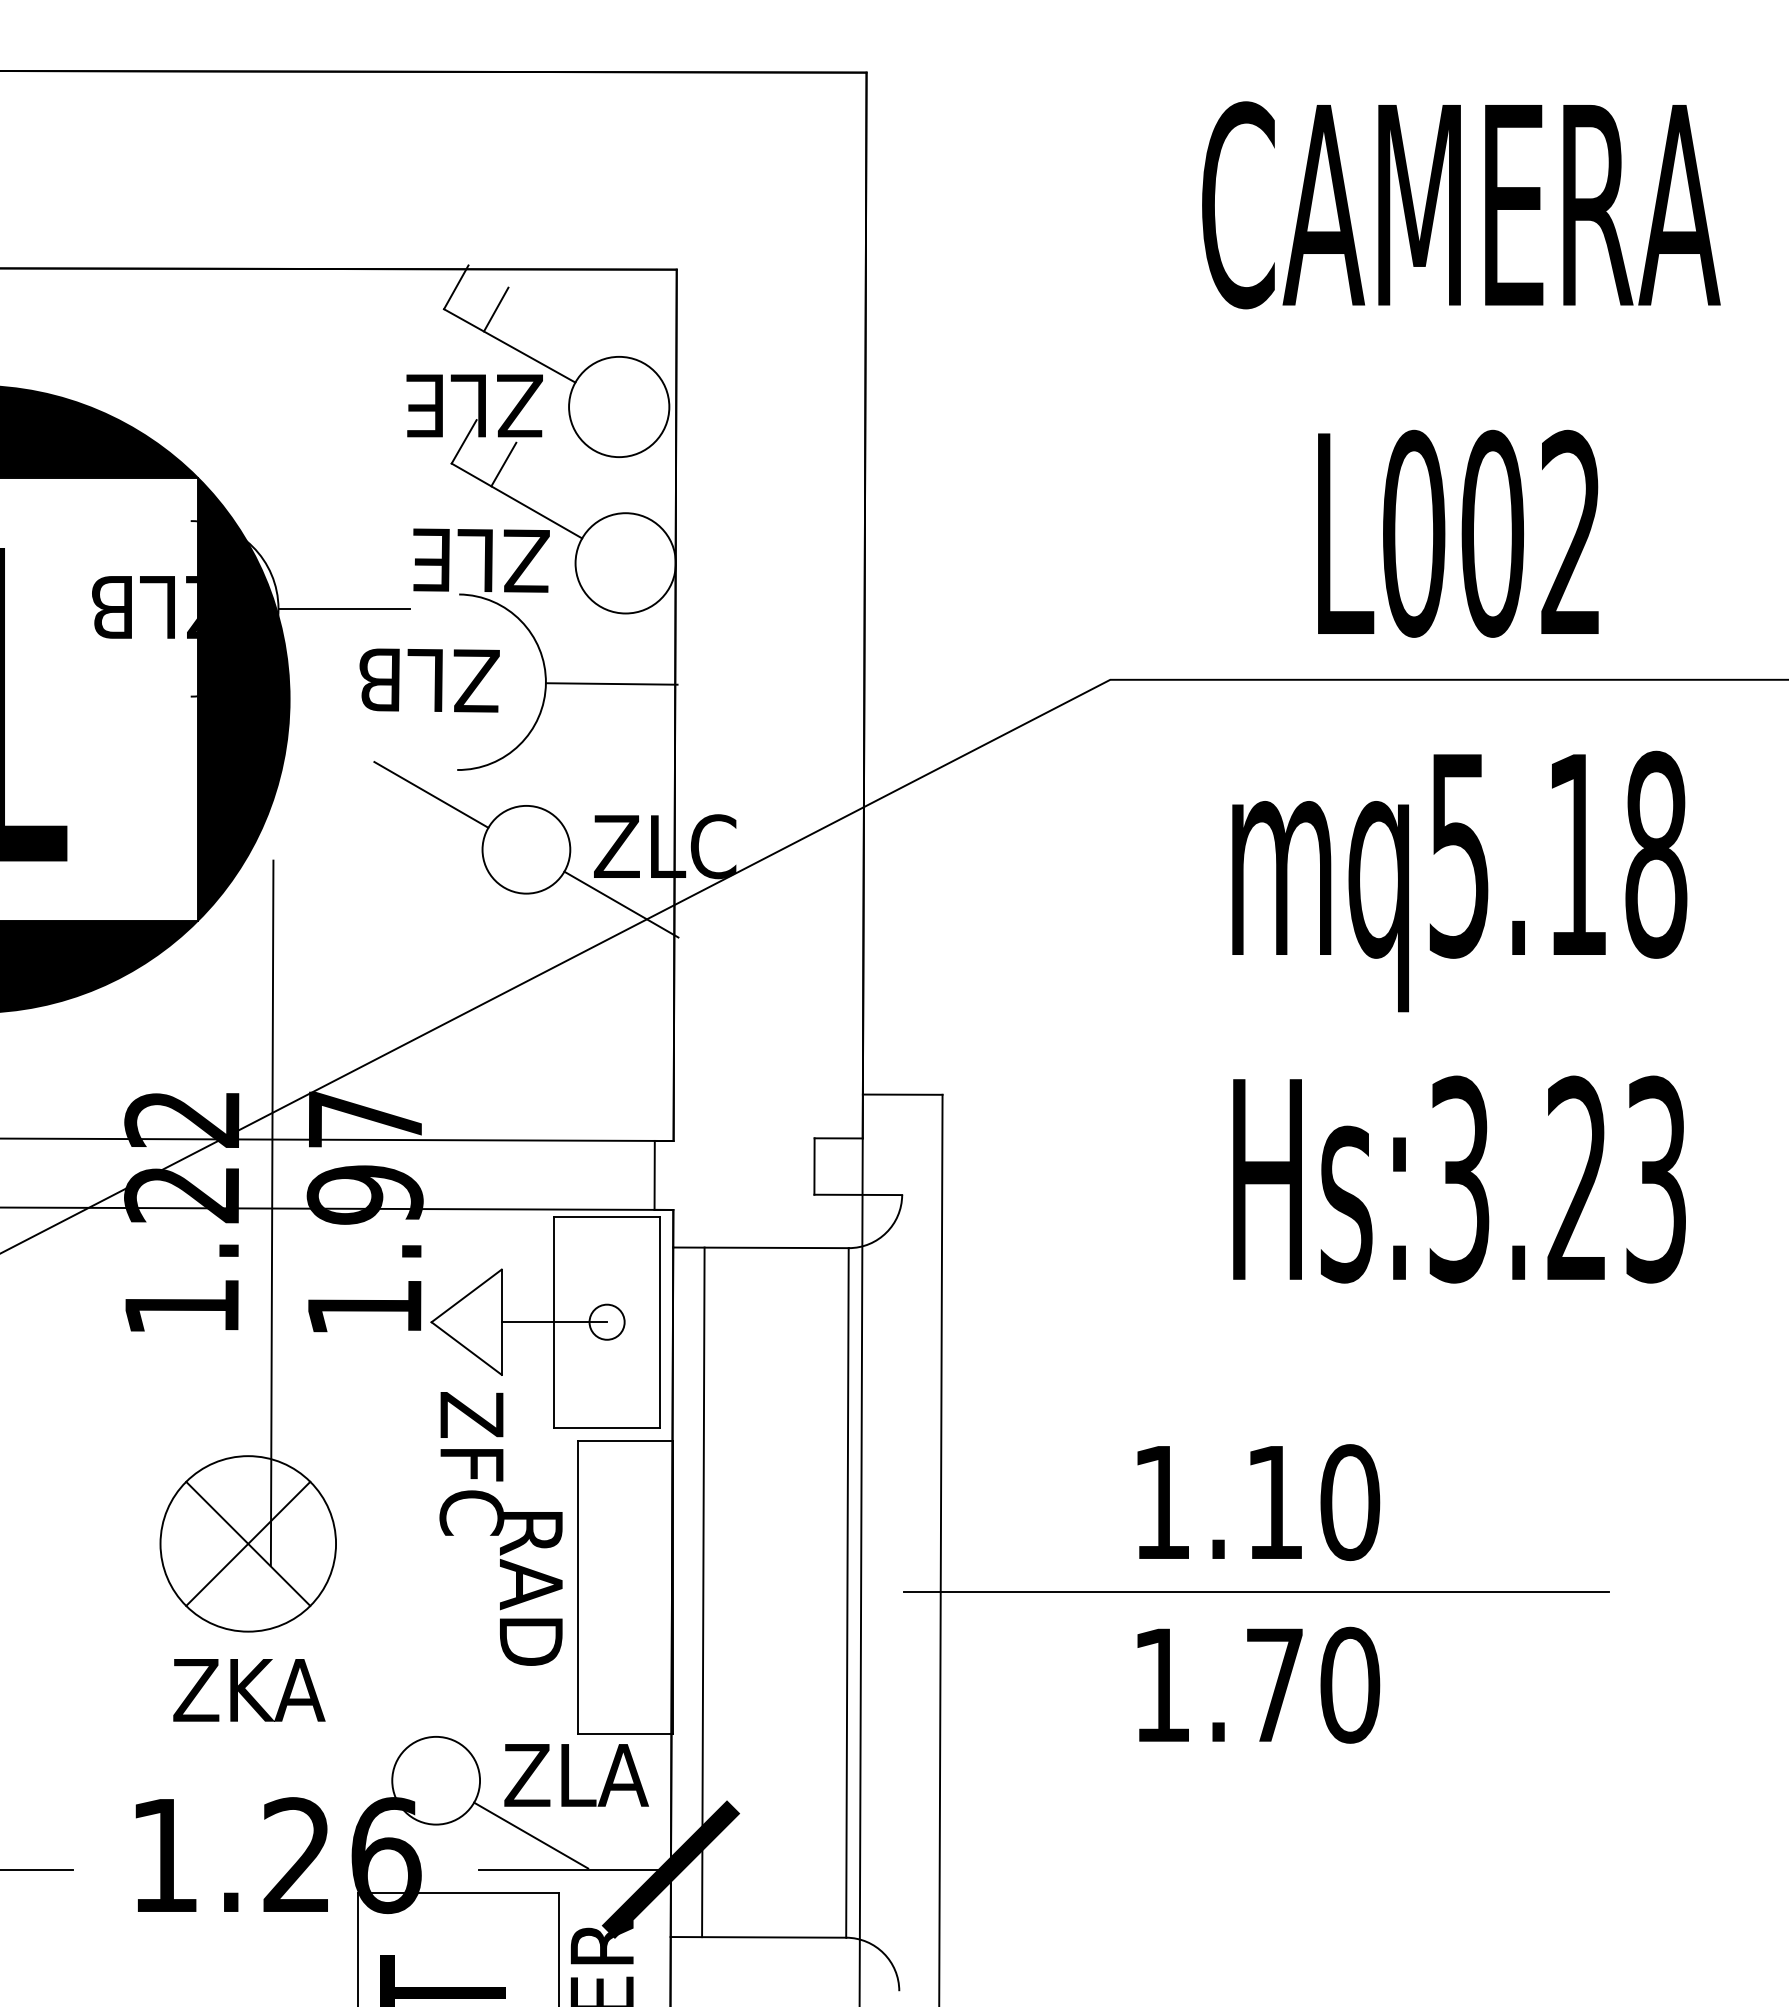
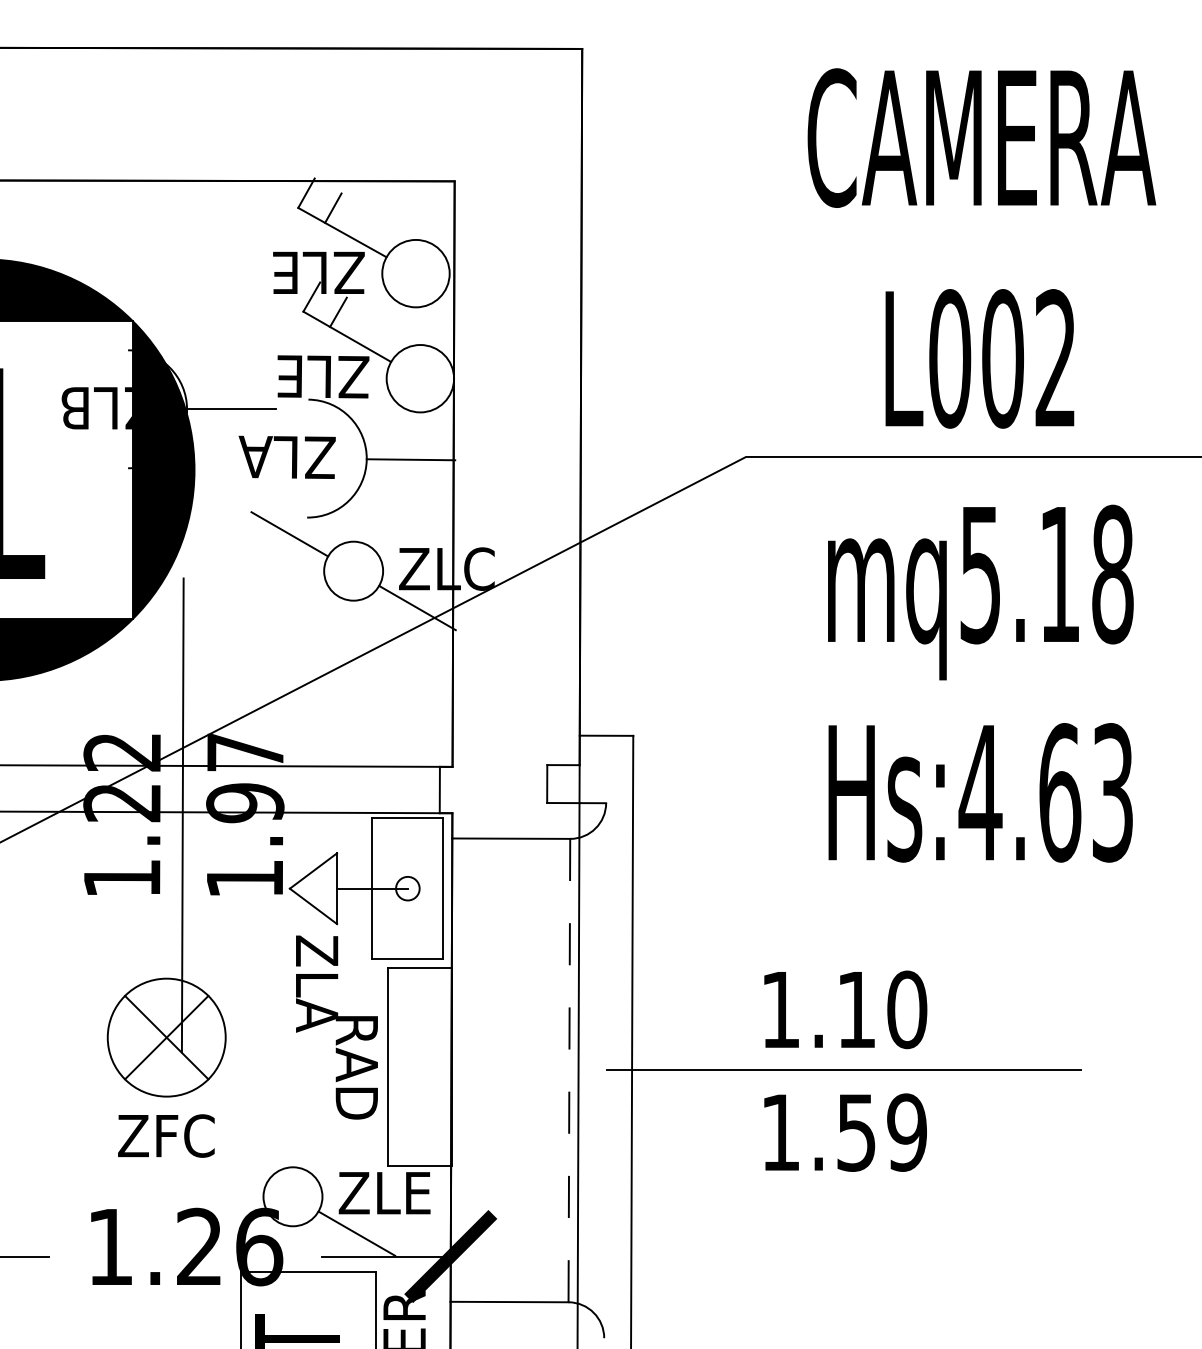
text: (380, 679) -> (255, 456), ZLB -> ZLA
text: (1517, 1179) -> (1019, 792), Hs:3.23 -> Hs:4.63
text: (471, 1496) -> (316, 1005), ZFC -> ZLA
line: (703, 1591) -> (472, 1069), removed
line: (847, 1592) -> (569, 1070), solid -> dashed
text: (1313, 1685) -> (882, 1132), 1.70 -> 1.59
text: (249, 1689) -> (167, 1135), ZKA -> ZFC
text: (622, 1775) -> (418, 1193), ZLA -> ZLE

